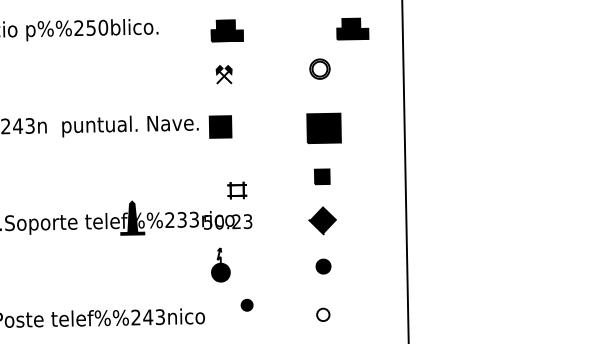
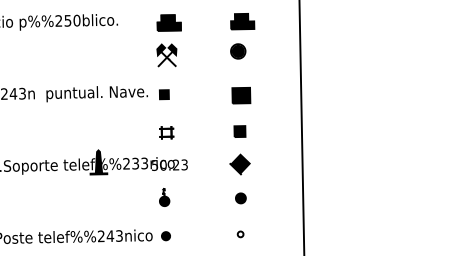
part: (352, 28) -> (242, 21), moved
fill: (318, 69) -> (237, 51), added
part: (223, 74) -> (166, 55), size x1.67
part: (220, 126) -> (164, 94), size x0.62
part: (324, 128) -> (241, 95), size x0.71
part: (237, 190) -> (166, 132), moved
part: (220, 265) -> (164, 197), size x0.71
part: (246, 305) -> (165, 236), moved
part: (322, 315) -> (240, 234), size x0.62

